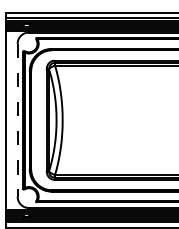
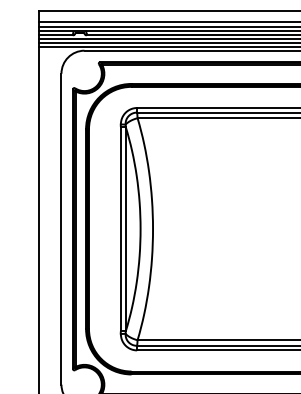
line: (17, 120) -> (61, 229), dashed -> solid

